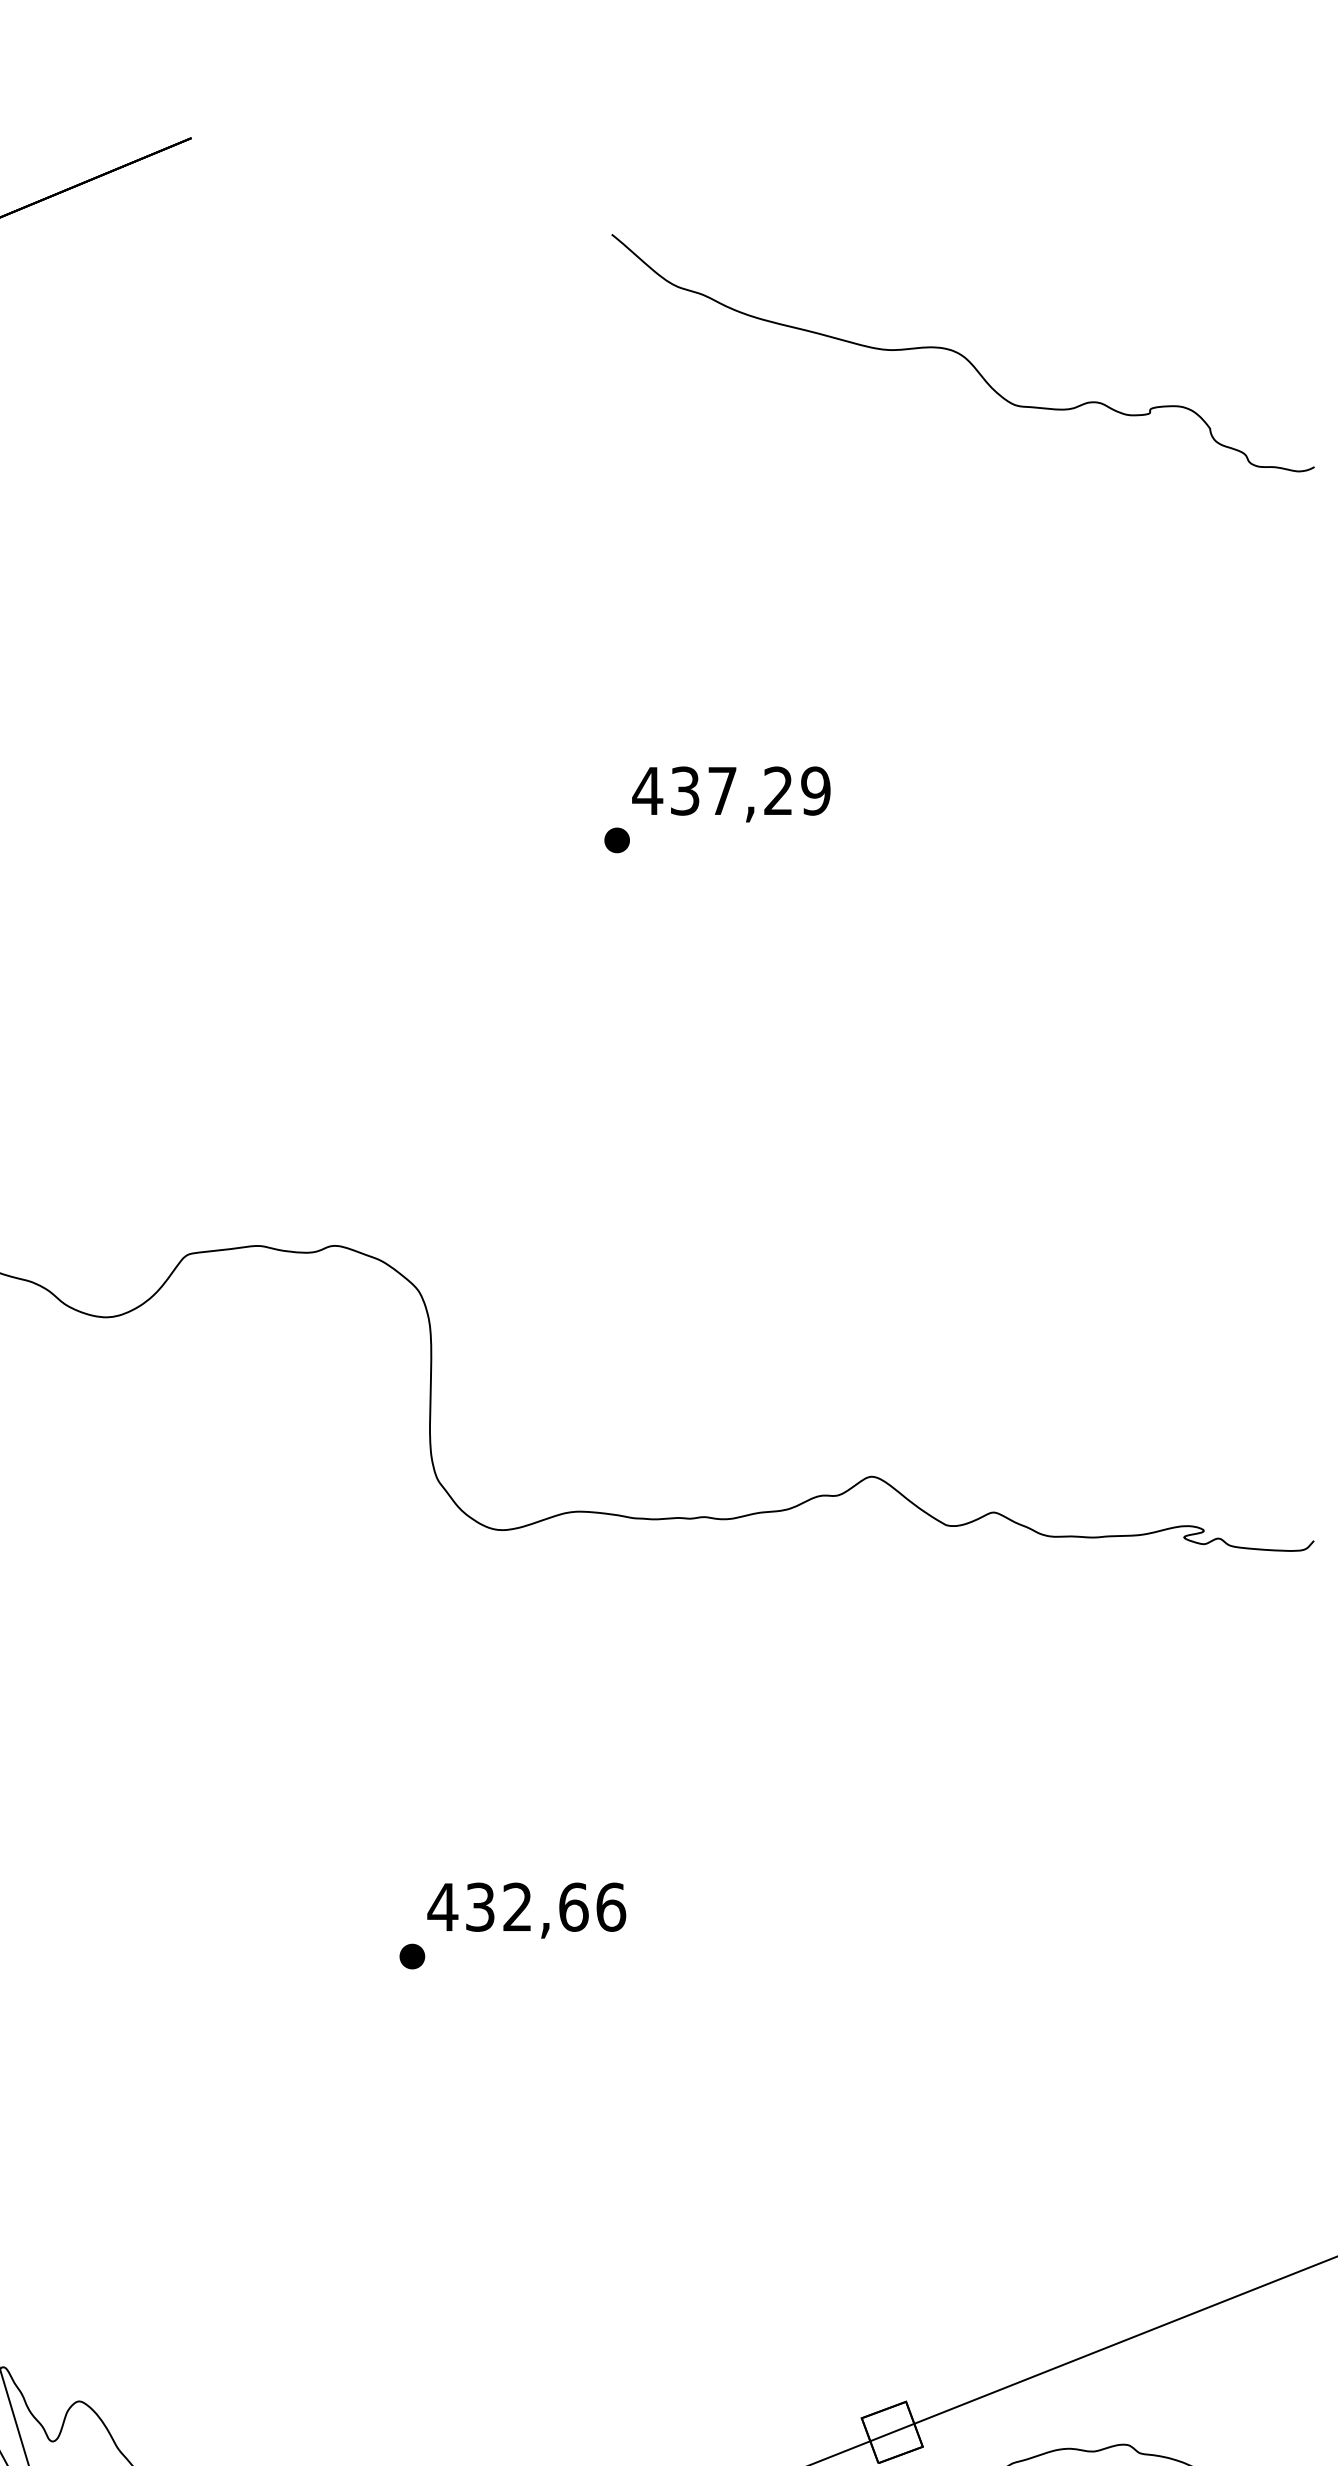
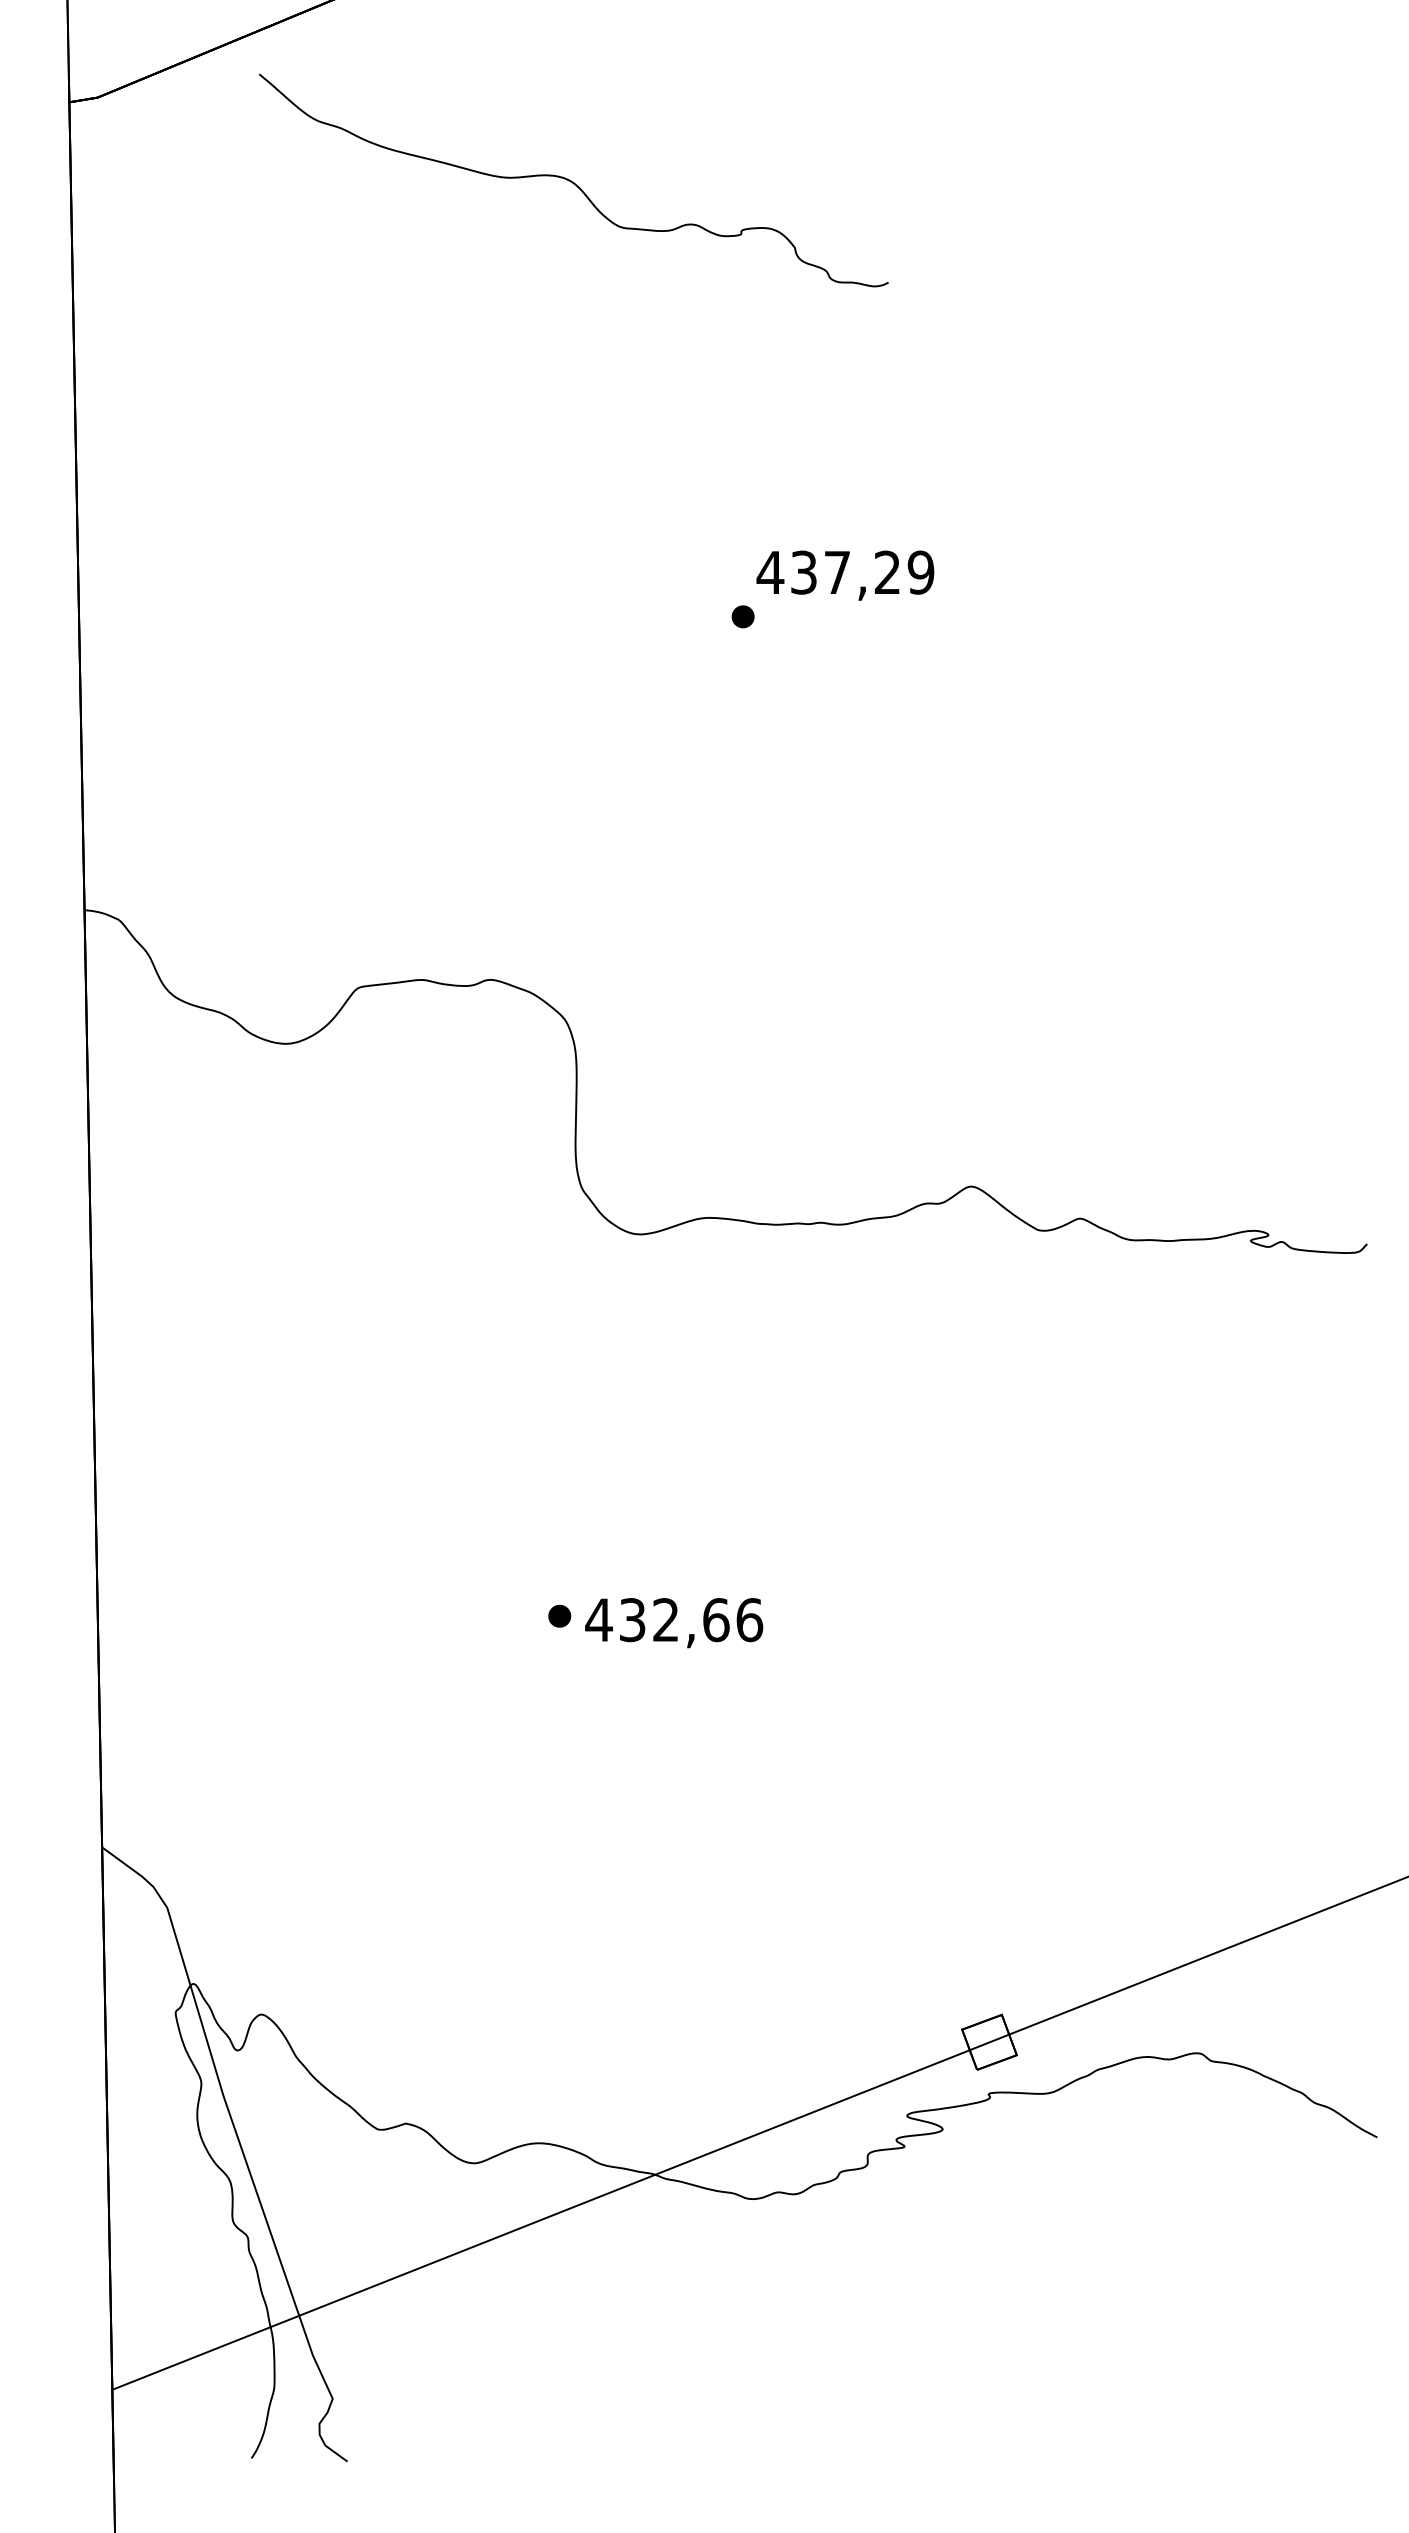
curve: (962, 354) -> (573, 181), moved
text: (527, 1911) -> (674, 1623), moved

